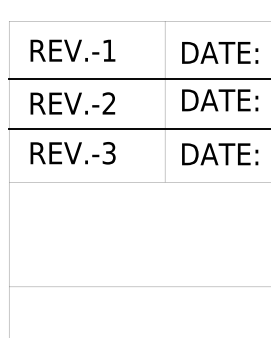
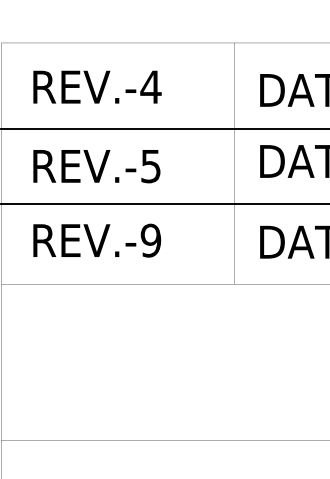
text: (109, 50) -> (151, 86), REV.-1 -> REV.-4
text: (108, 103) -> (150, 166), REV.-2 -> REV.-5
text: (108, 153) -> (150, 241), REV.-3 -> REV.-9

